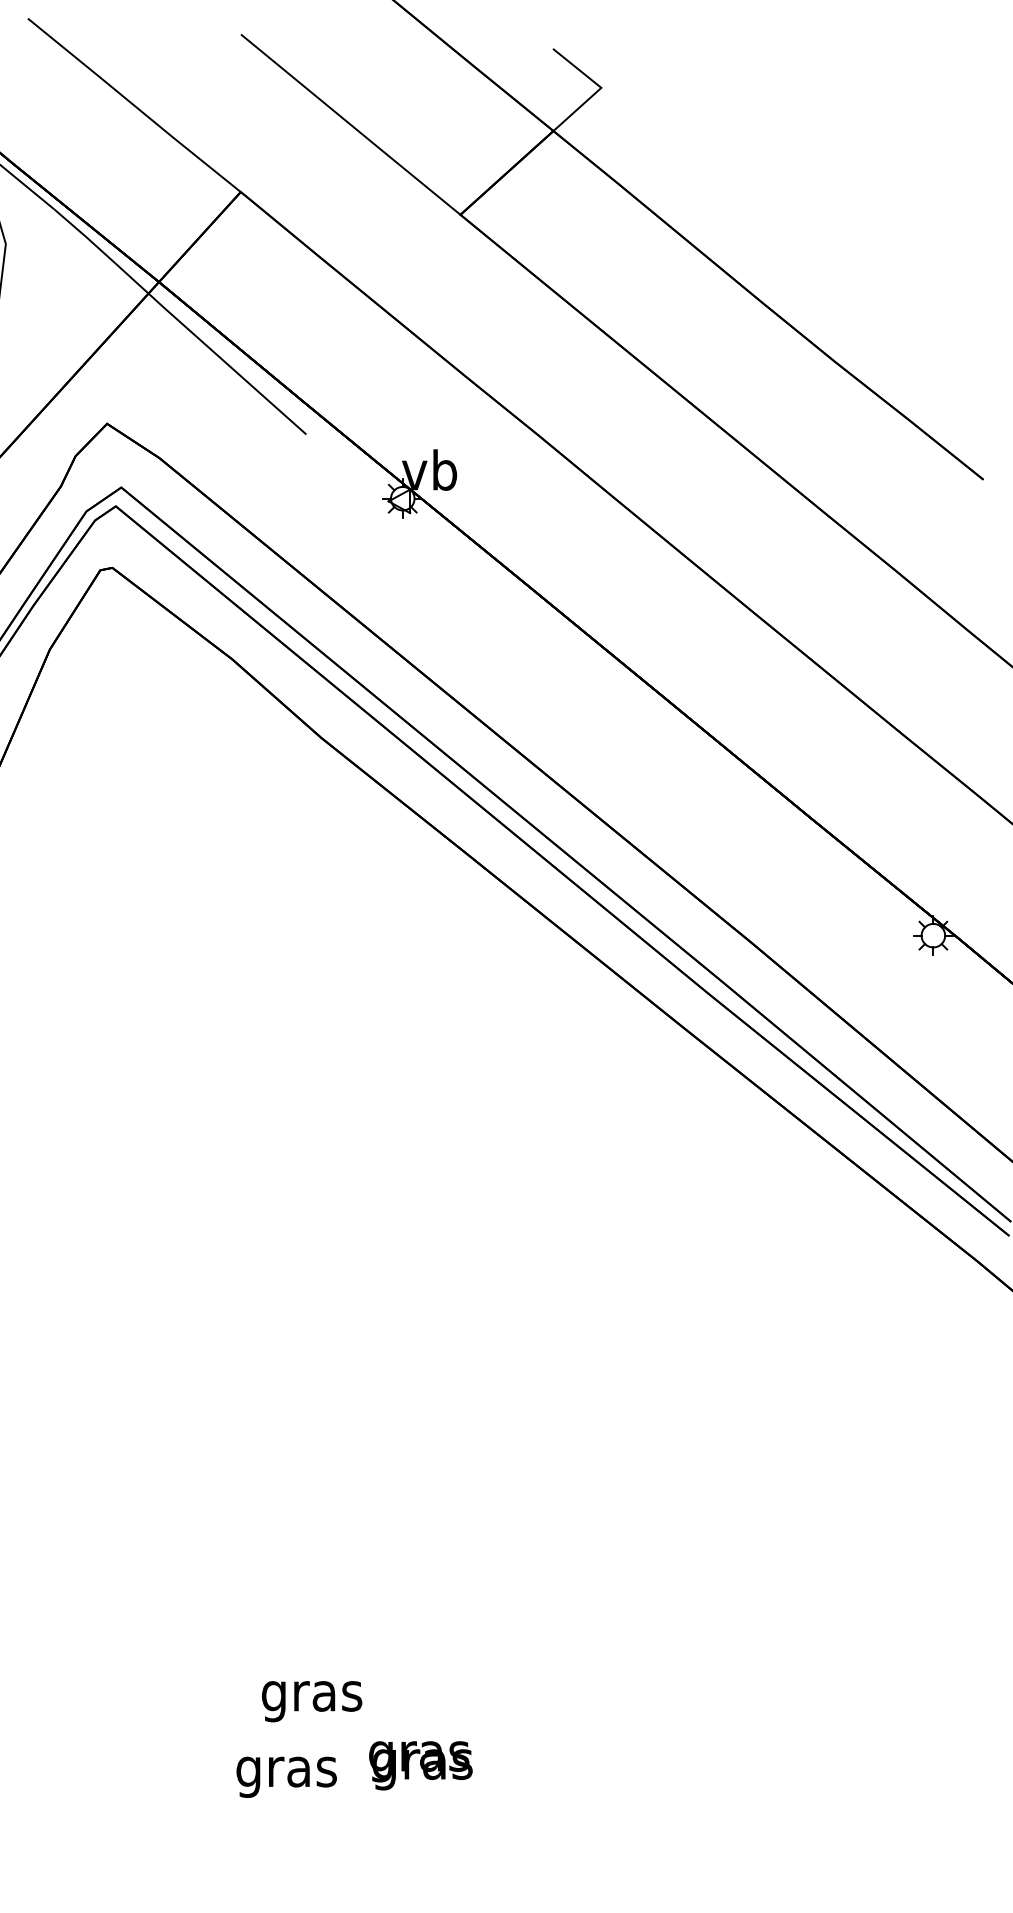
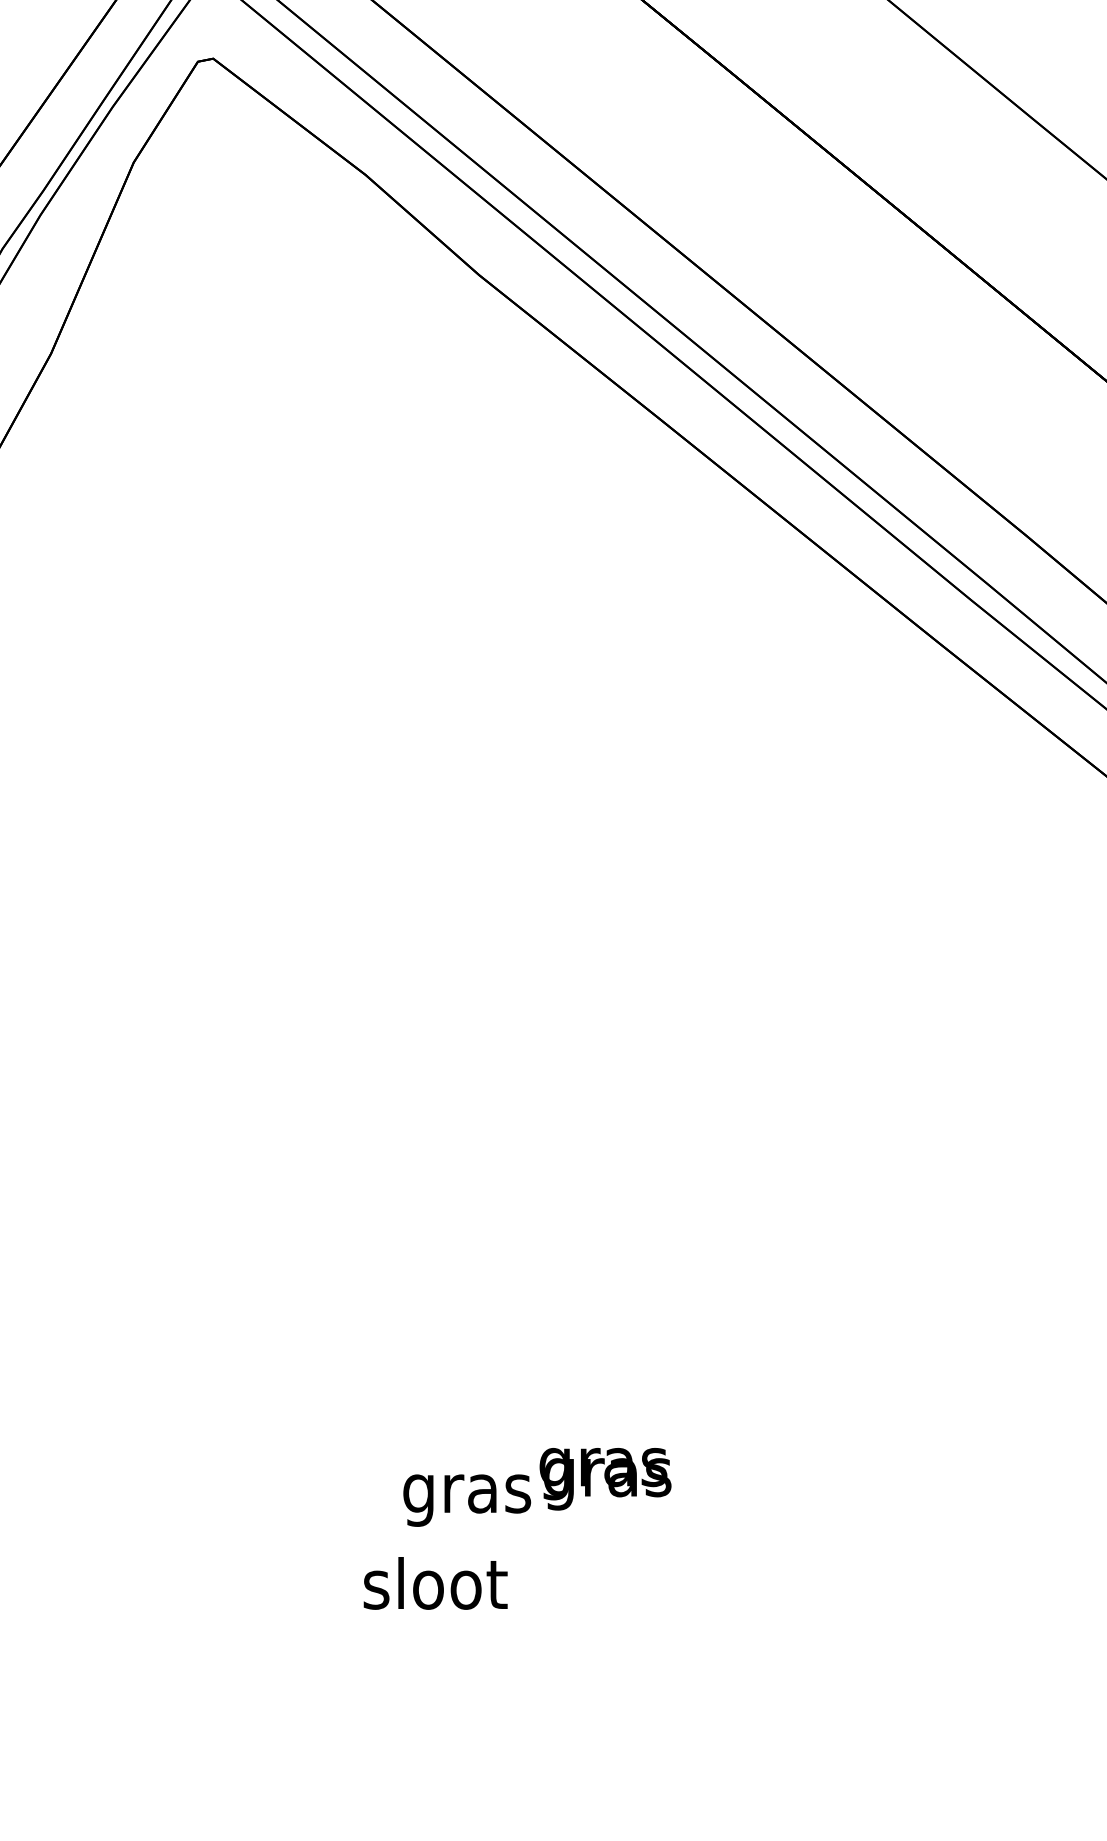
text: (420, 1765) -> (605, 1478), moved
text: (286, 1771) -> (434, 1589), gras -> sloot

